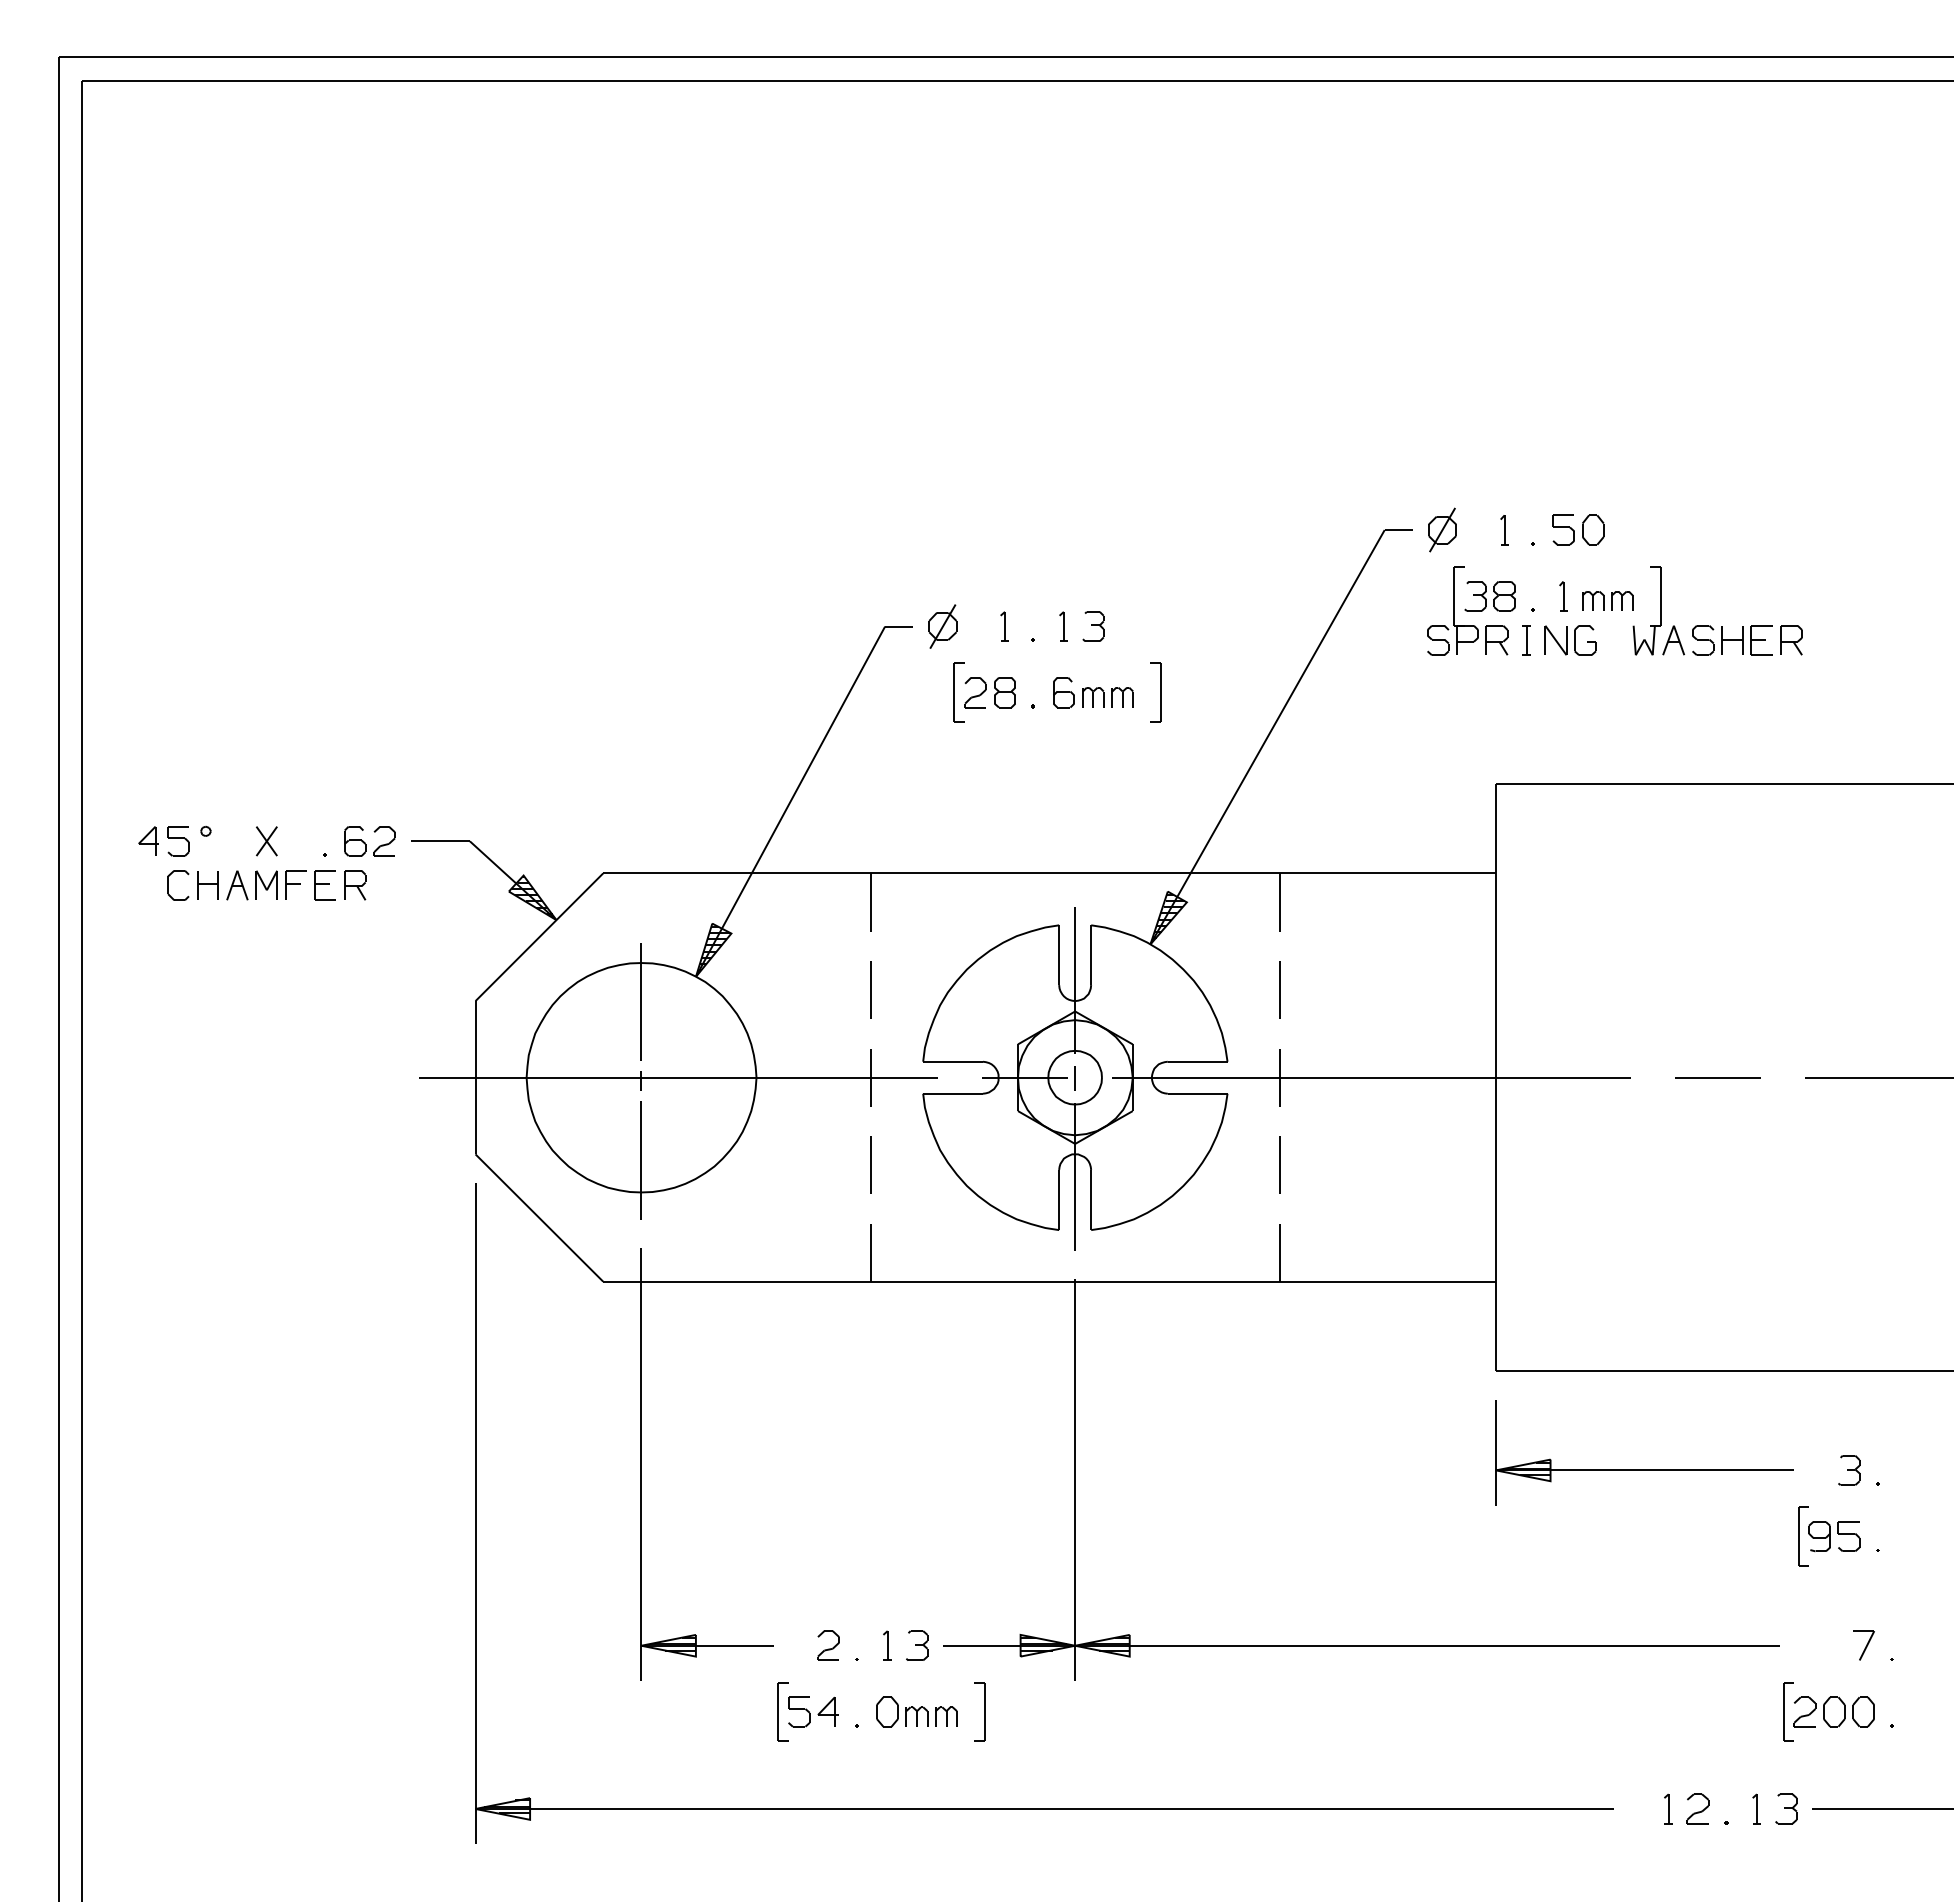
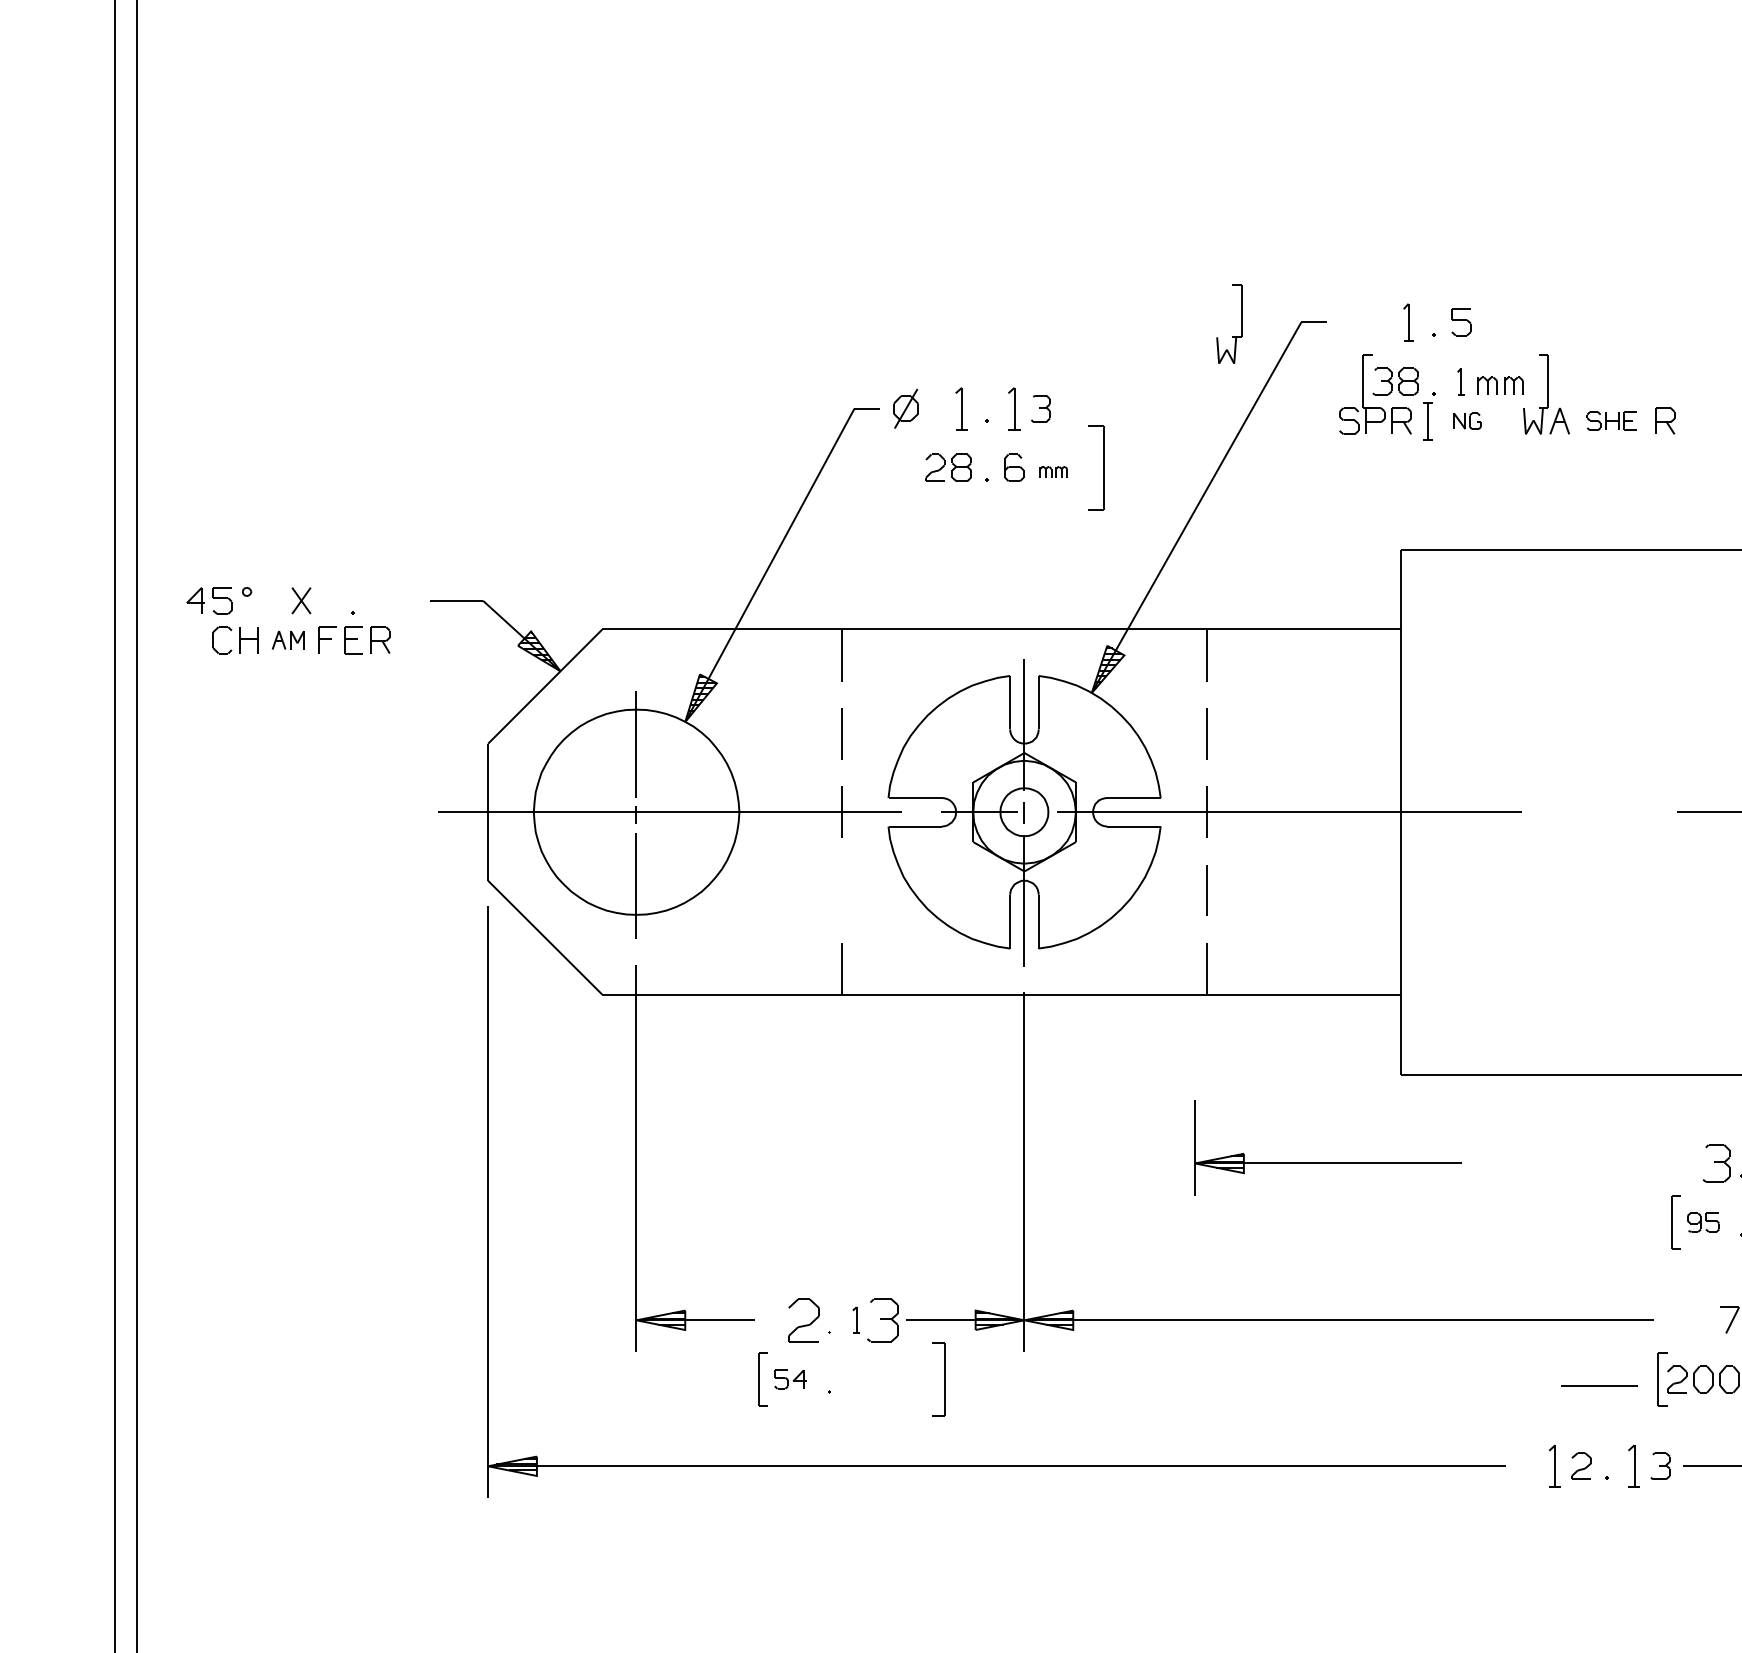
part: (1442, 529) -> (1352, 321), removed
part: (1593, 529) -> (1488, 321), removed
part: (1504, 530) -> (1408, 322), size x1.4
part: (1317, 531) -> (1241, 323), added
part: (1004, 626) -> (961, 408), size x1.6
part: (1063, 626) -> (1014, 408), size x1.6
part: (1526, 640) -> (1428, 421), size x1.4
part: (1570, 640) -> (1467, 421), size x0.6
part: (1732, 640) -> (1612, 421), size x0.7
part: (958, 692) -> (920, 467), removed
part: (1155, 692) -> (1096, 467), size x1.6
part: (1107, 697) -> (1053, 472), size x0.6
part: (369, 841) -> (393, 600), removed
part: (251, 885) -> (287, 640), size x0.7
line: (1717, 1077) -> (1598, 1385), moved
line: (870, 1164) -> (841, 889), removed
part: (1644, 1469) -> (1327, 1162), moved
part: (1849, 1470) -> (1717, 1163), size x1.4
part: (1834, 1536) -> (1703, 1222), size x0.7
part: (828, 1645) -> (803, 1320), size x1.6
part: (917, 1645) -> (883, 1320), size x1.6
part: (813, 1711) -> (790, 1379), size x0.7
part: (916, 1711) -> (882, 1379), removed
part: (979, 1711) -> (938, 1379), size x1.4
part: (1668, 1808) -> (1555, 1465), size x1.6
part: (1756, 1808) -> (1633, 1465), size x1.6

